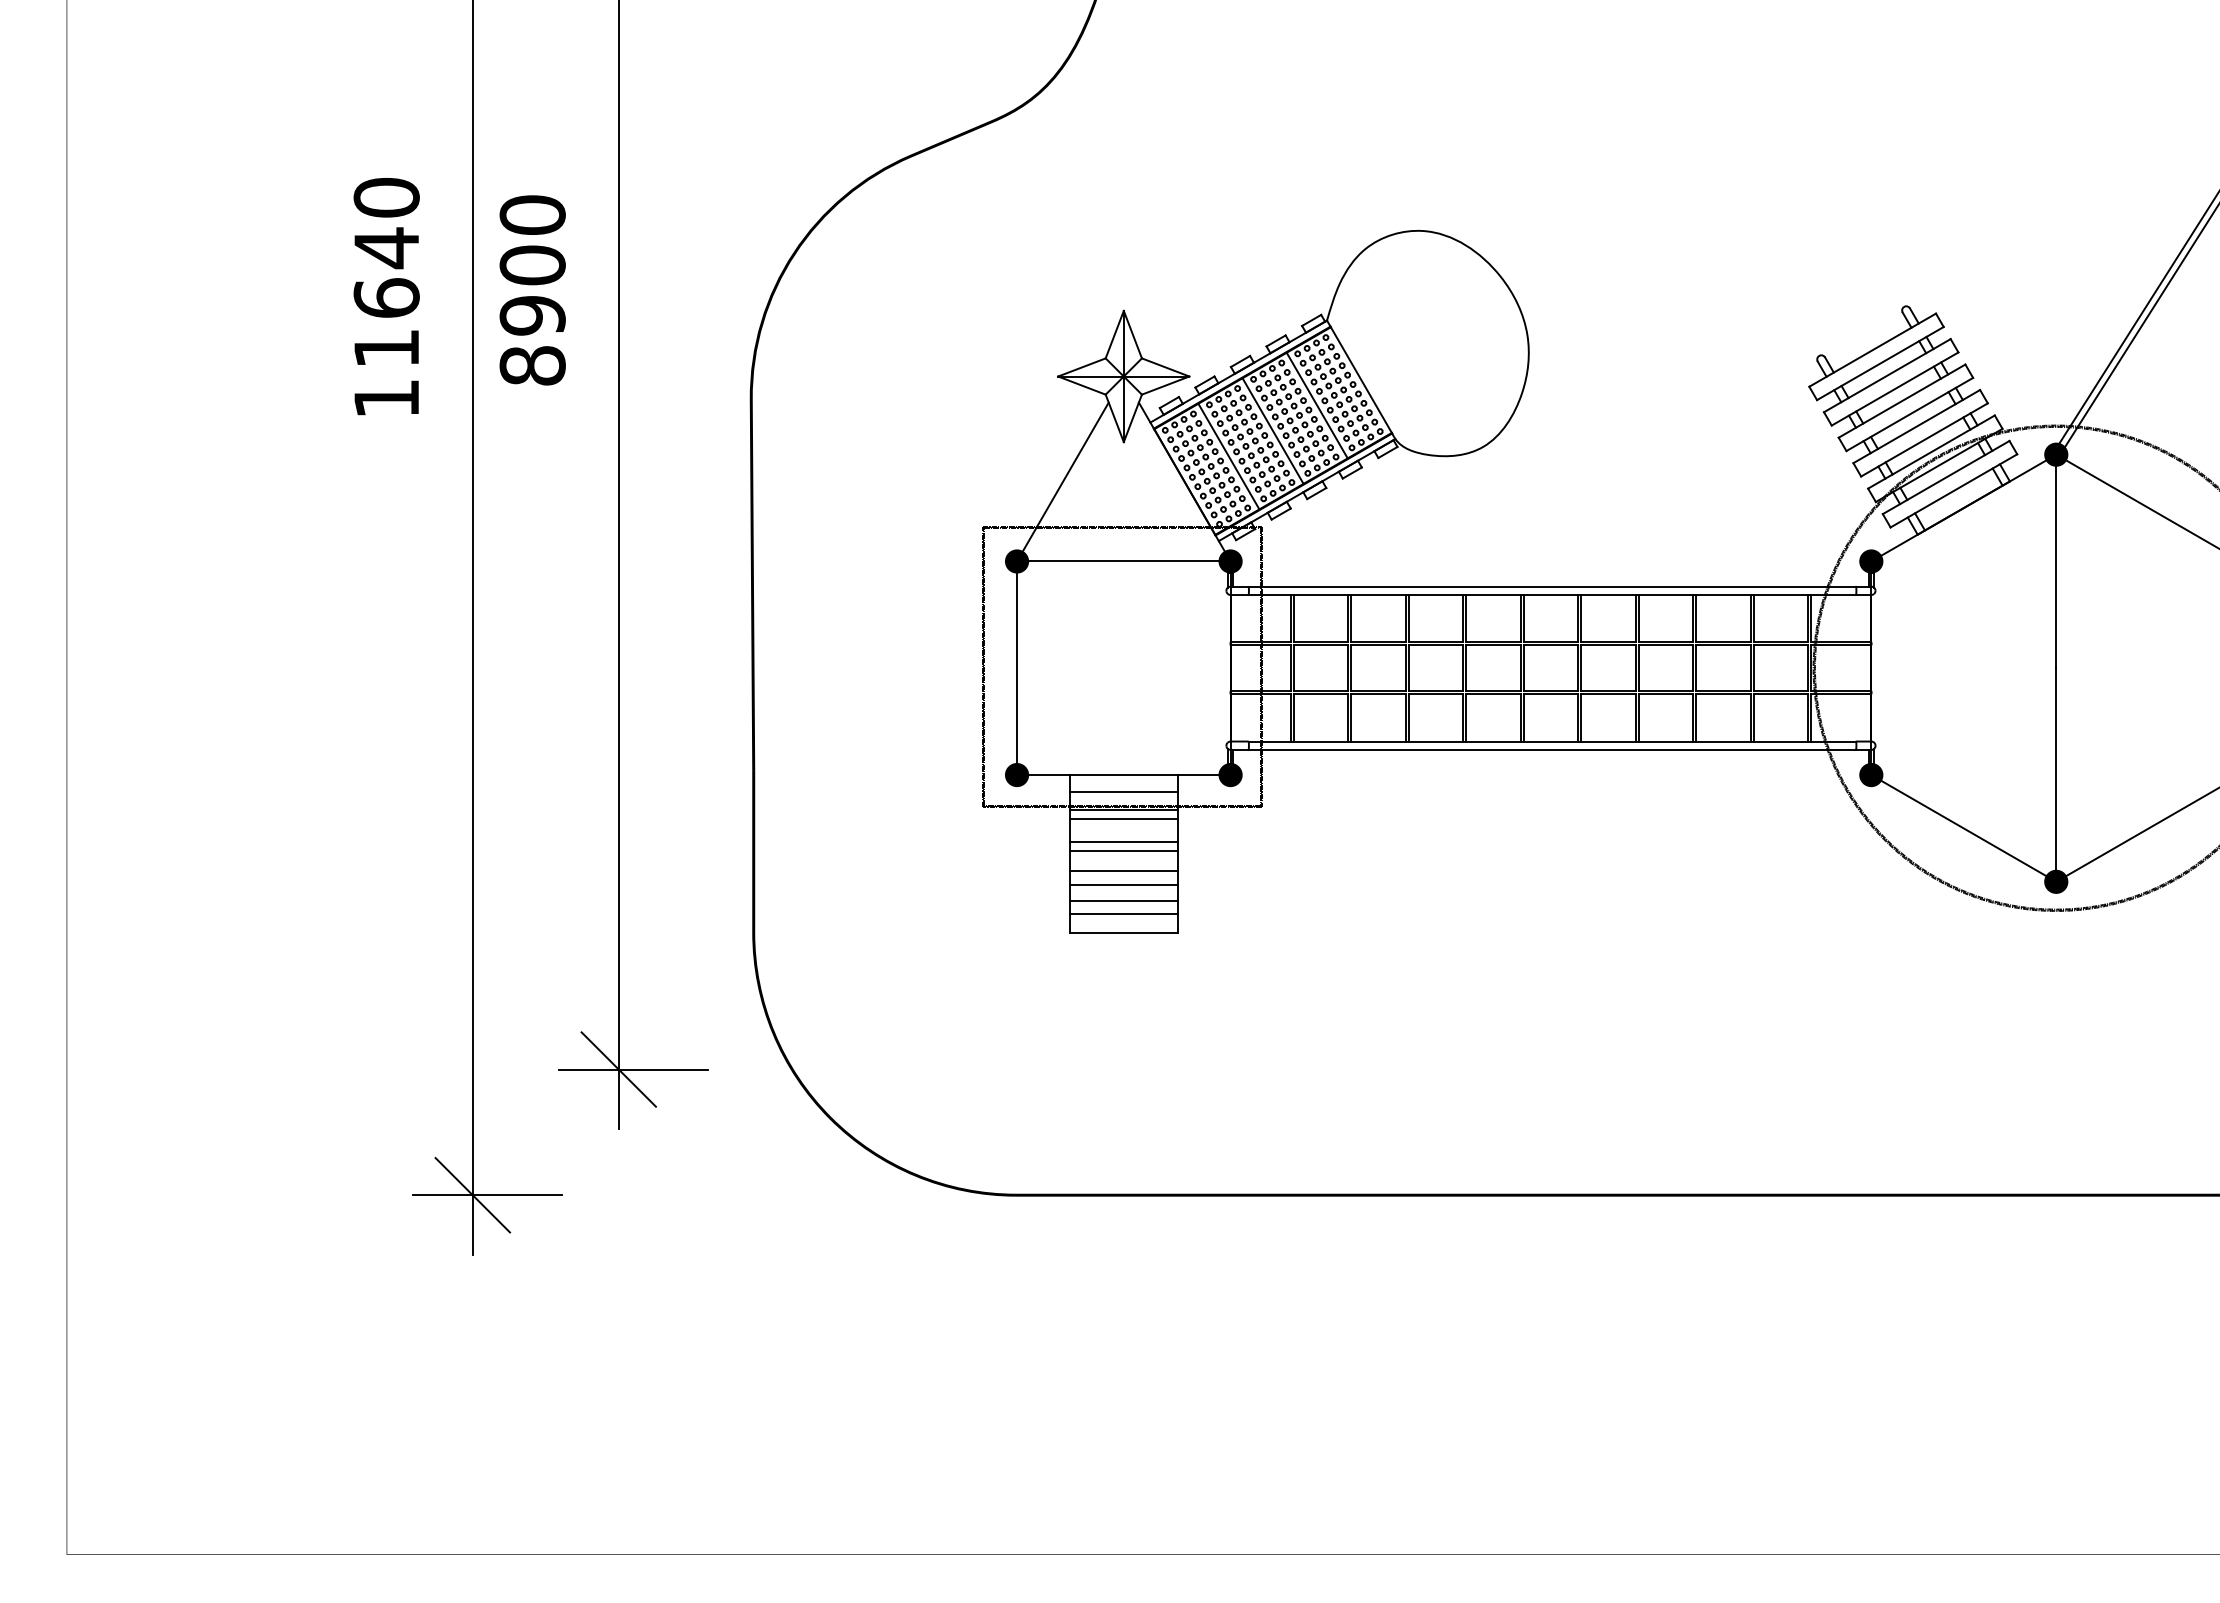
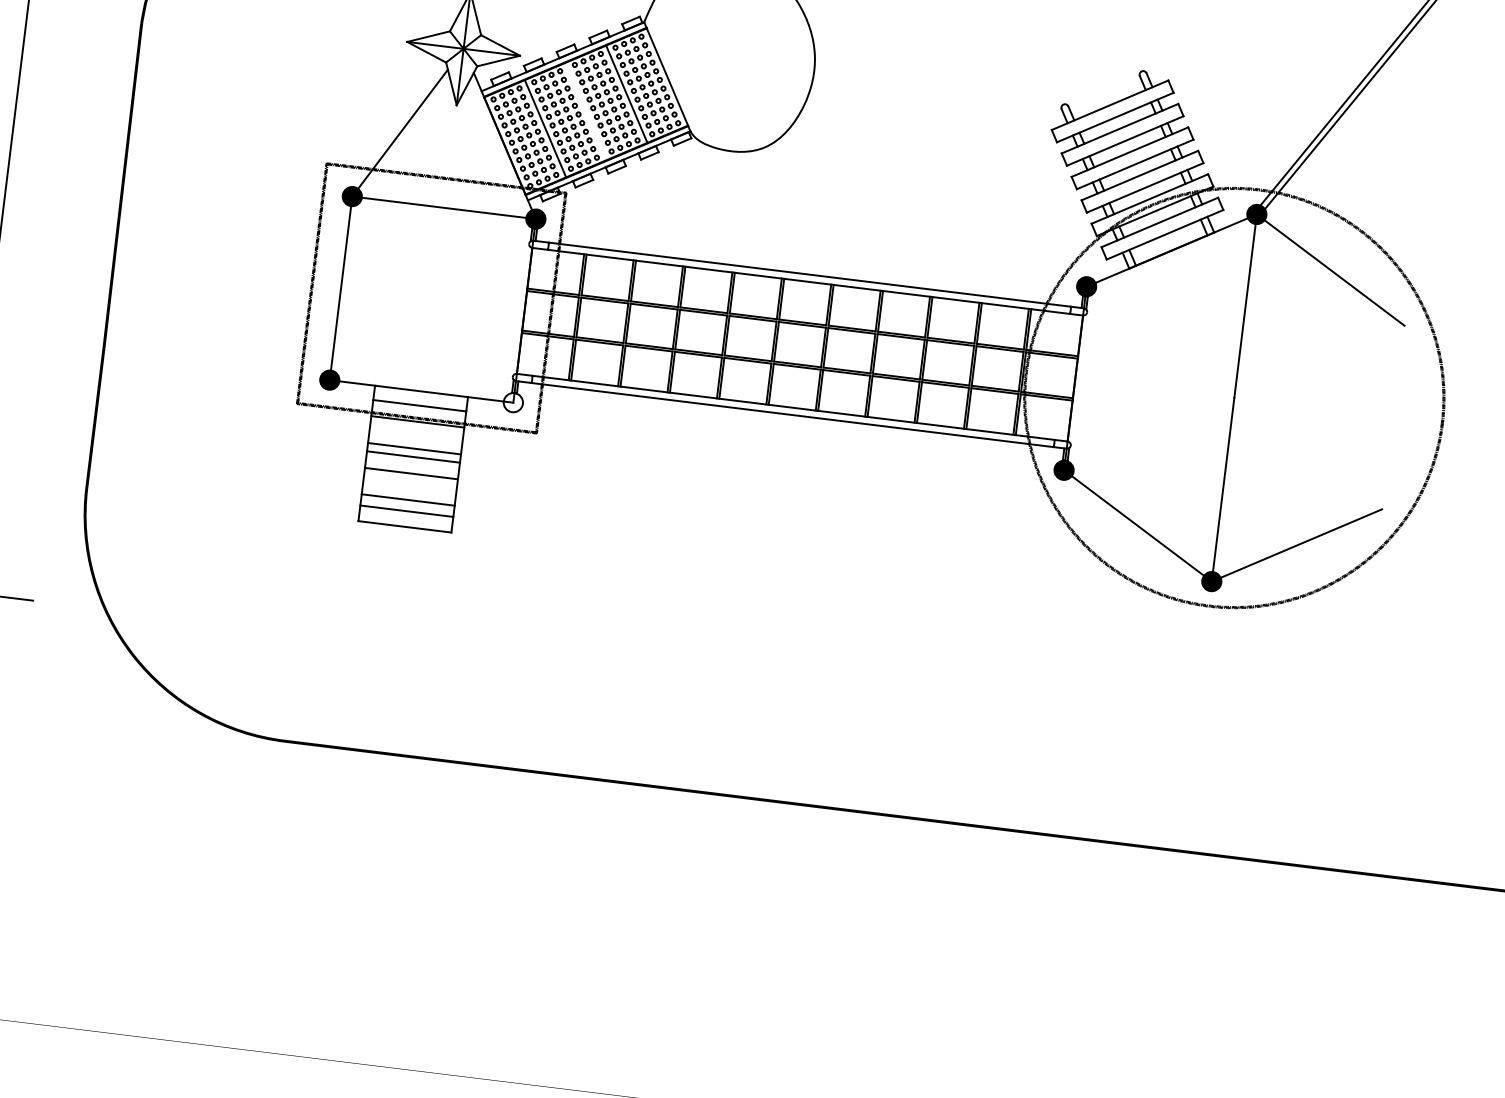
line: (1272, 430) -> (585, 110), removed
fill: (1230, 774) -> (513, 402), removed
line: (1123, 818) -> (416, 428), removed
line: (1123, 884) -> (409, 485), removed

